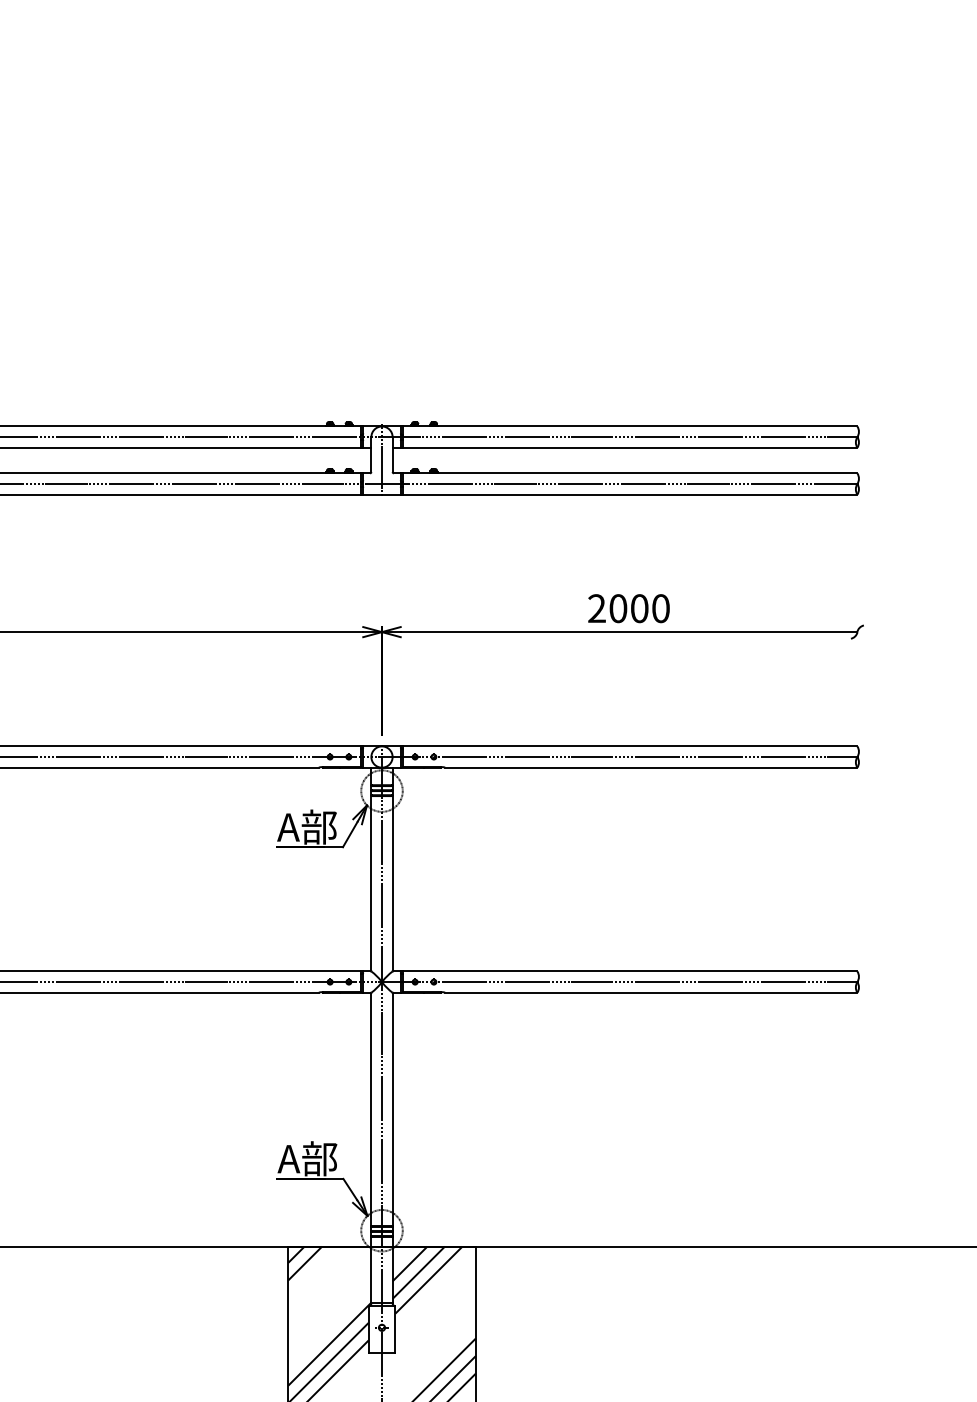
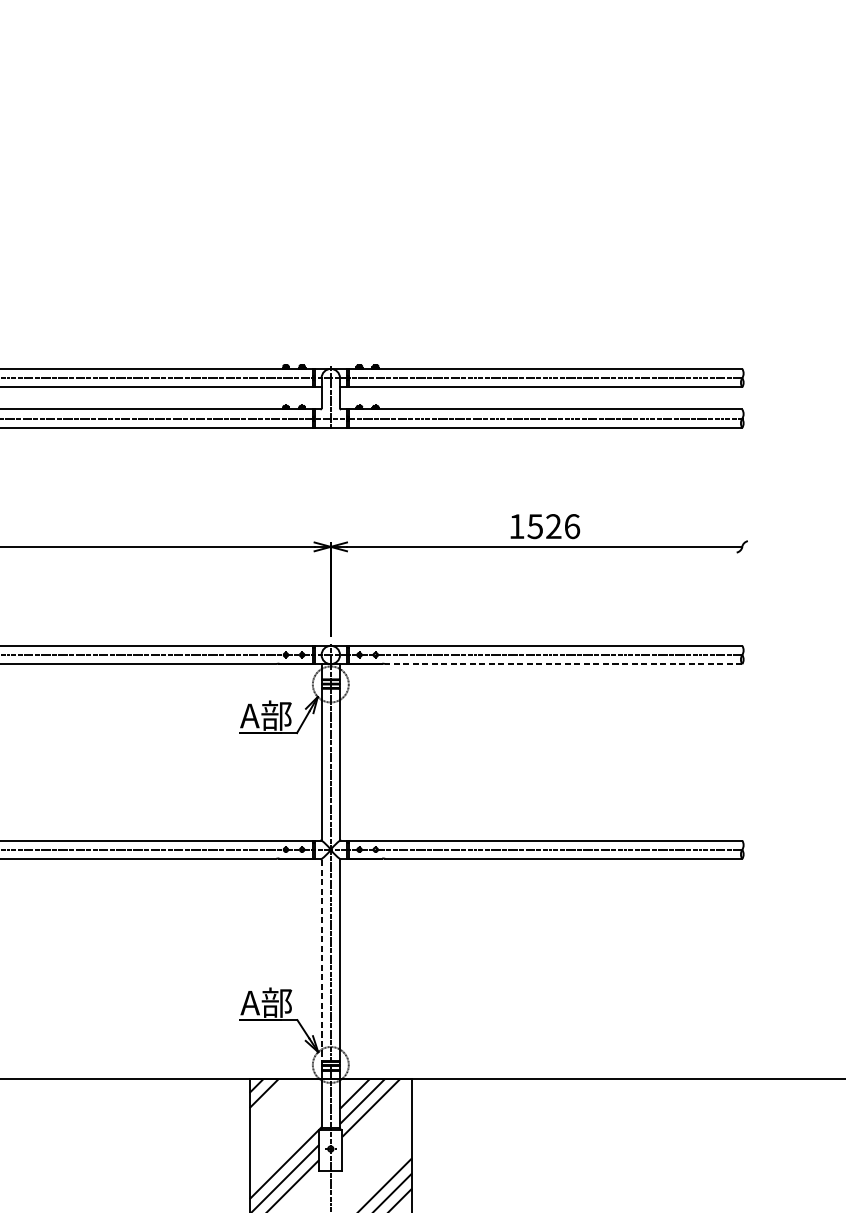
text: (628, 608) -> (544, 526), 2000 -> 1526
line: (650, 767) -> (563, 664), solid -> dashed
line: (371, 1110) -> (321, 960), solid -> dashed

